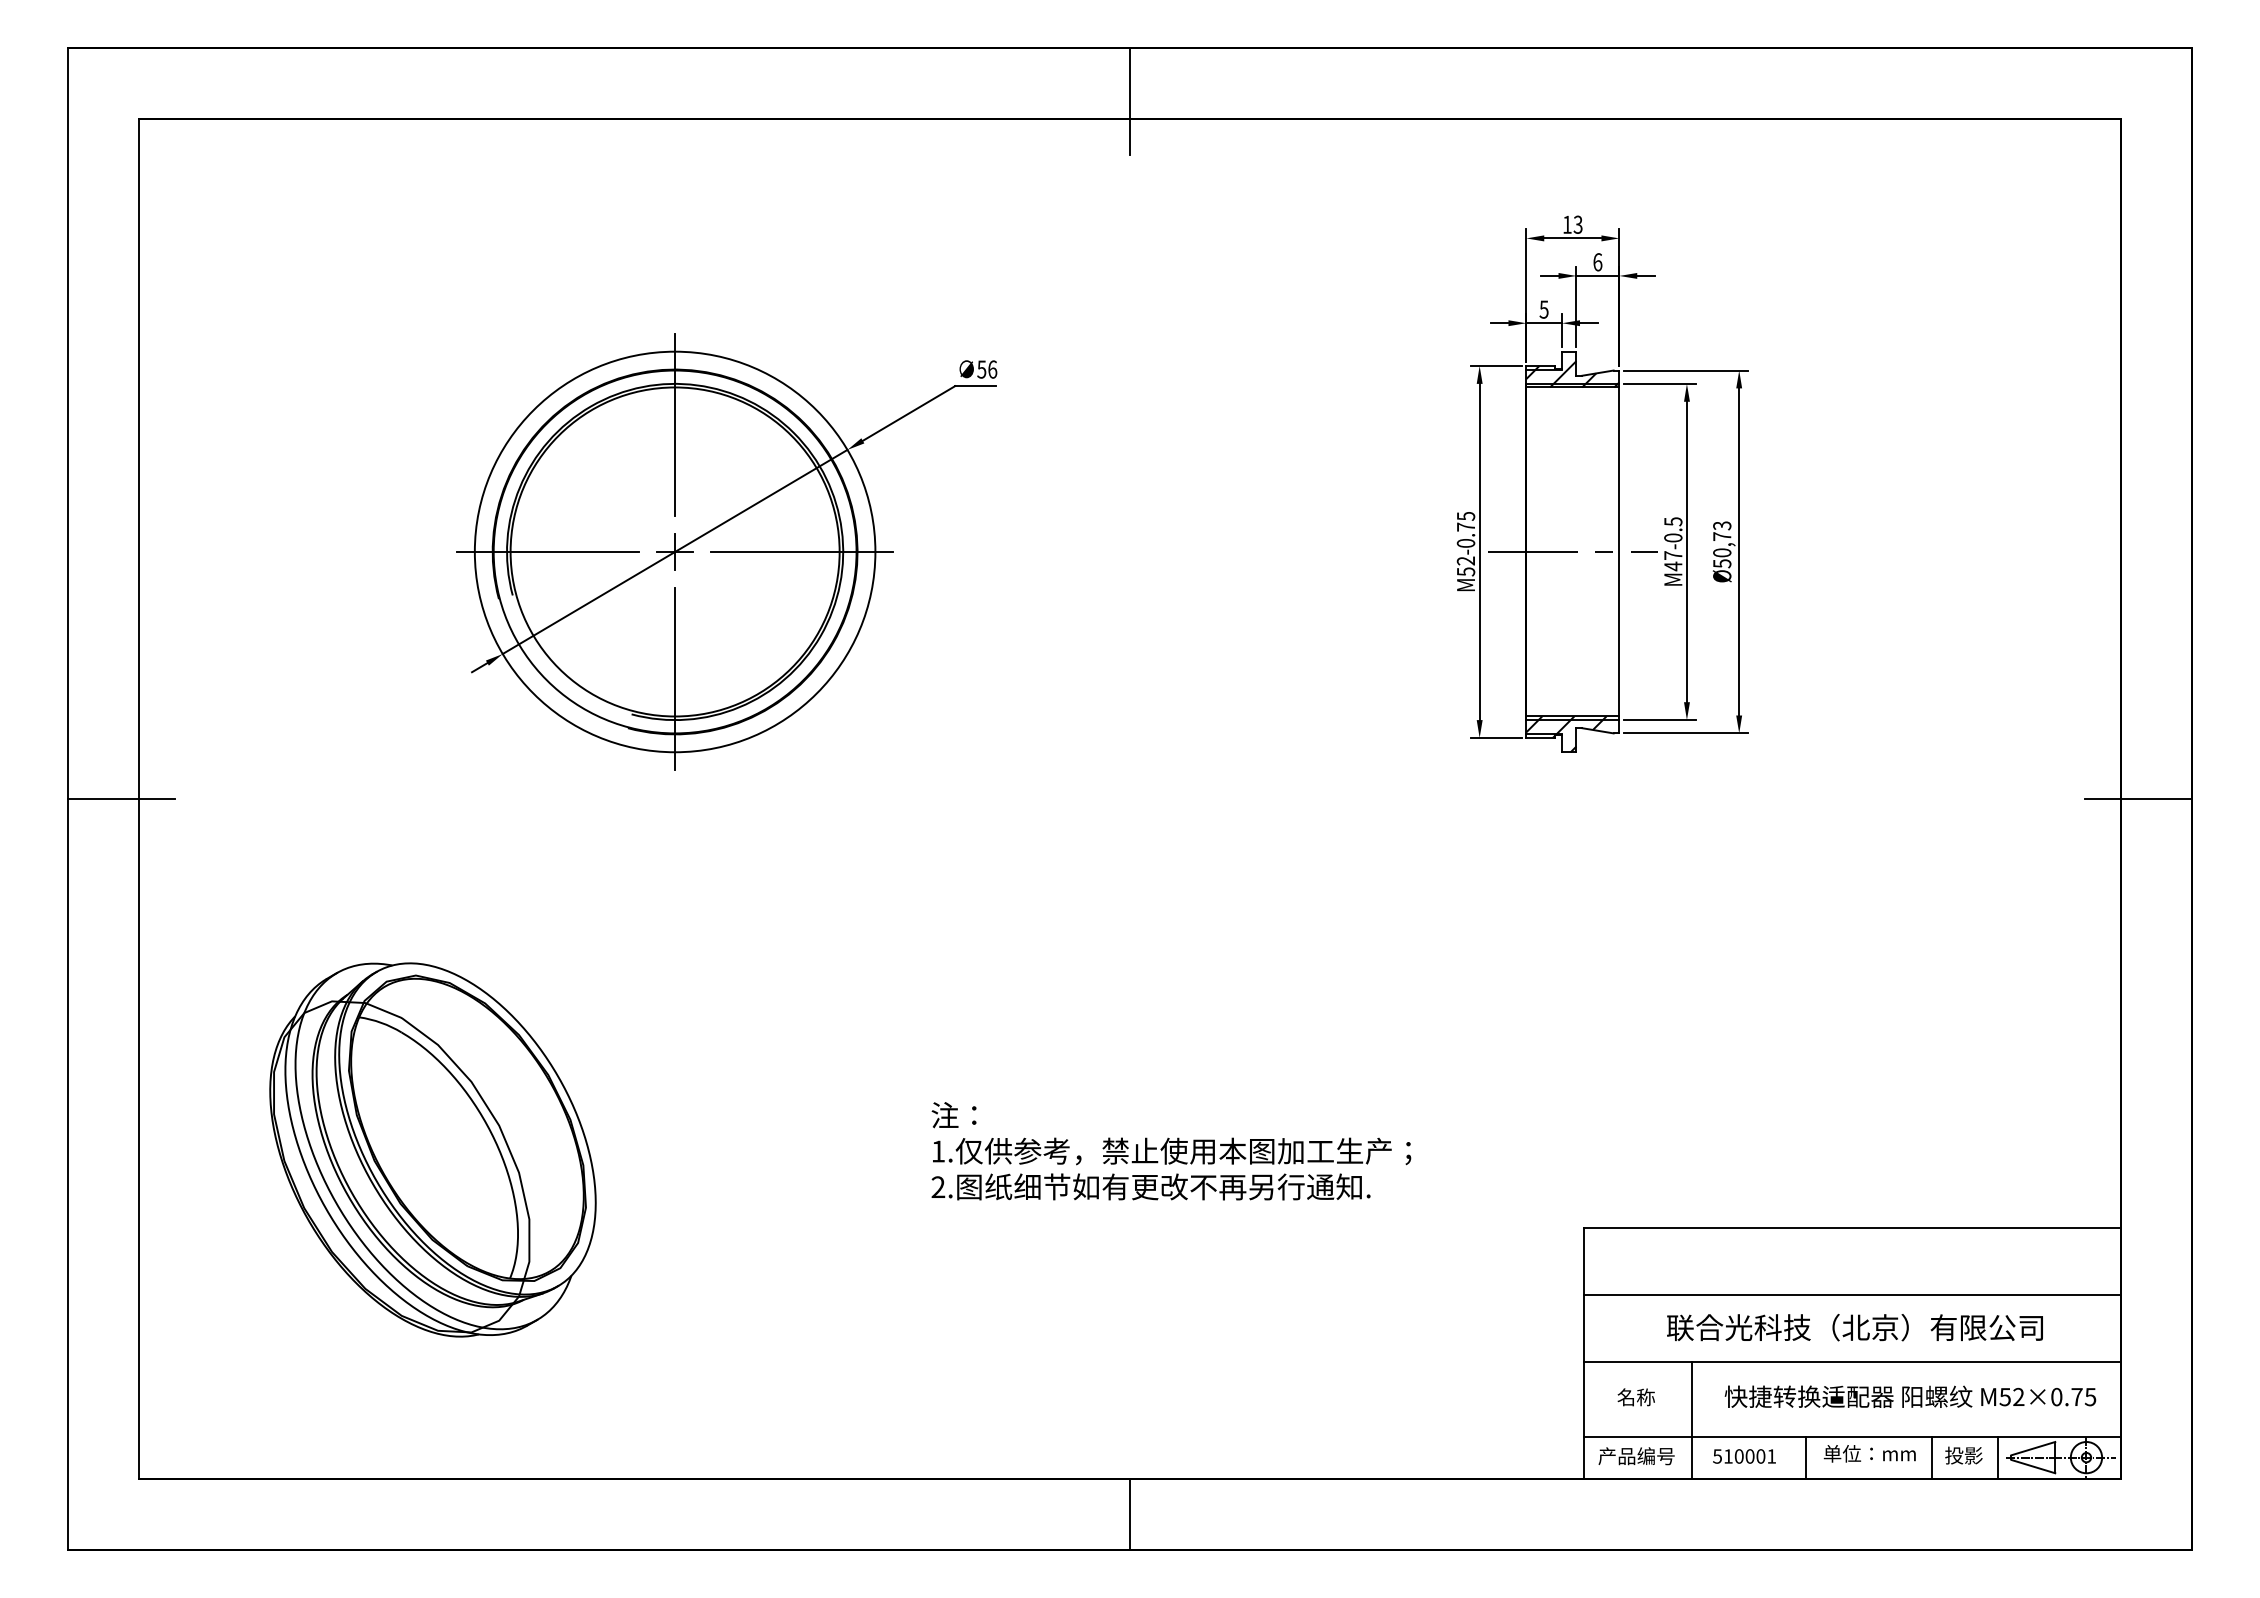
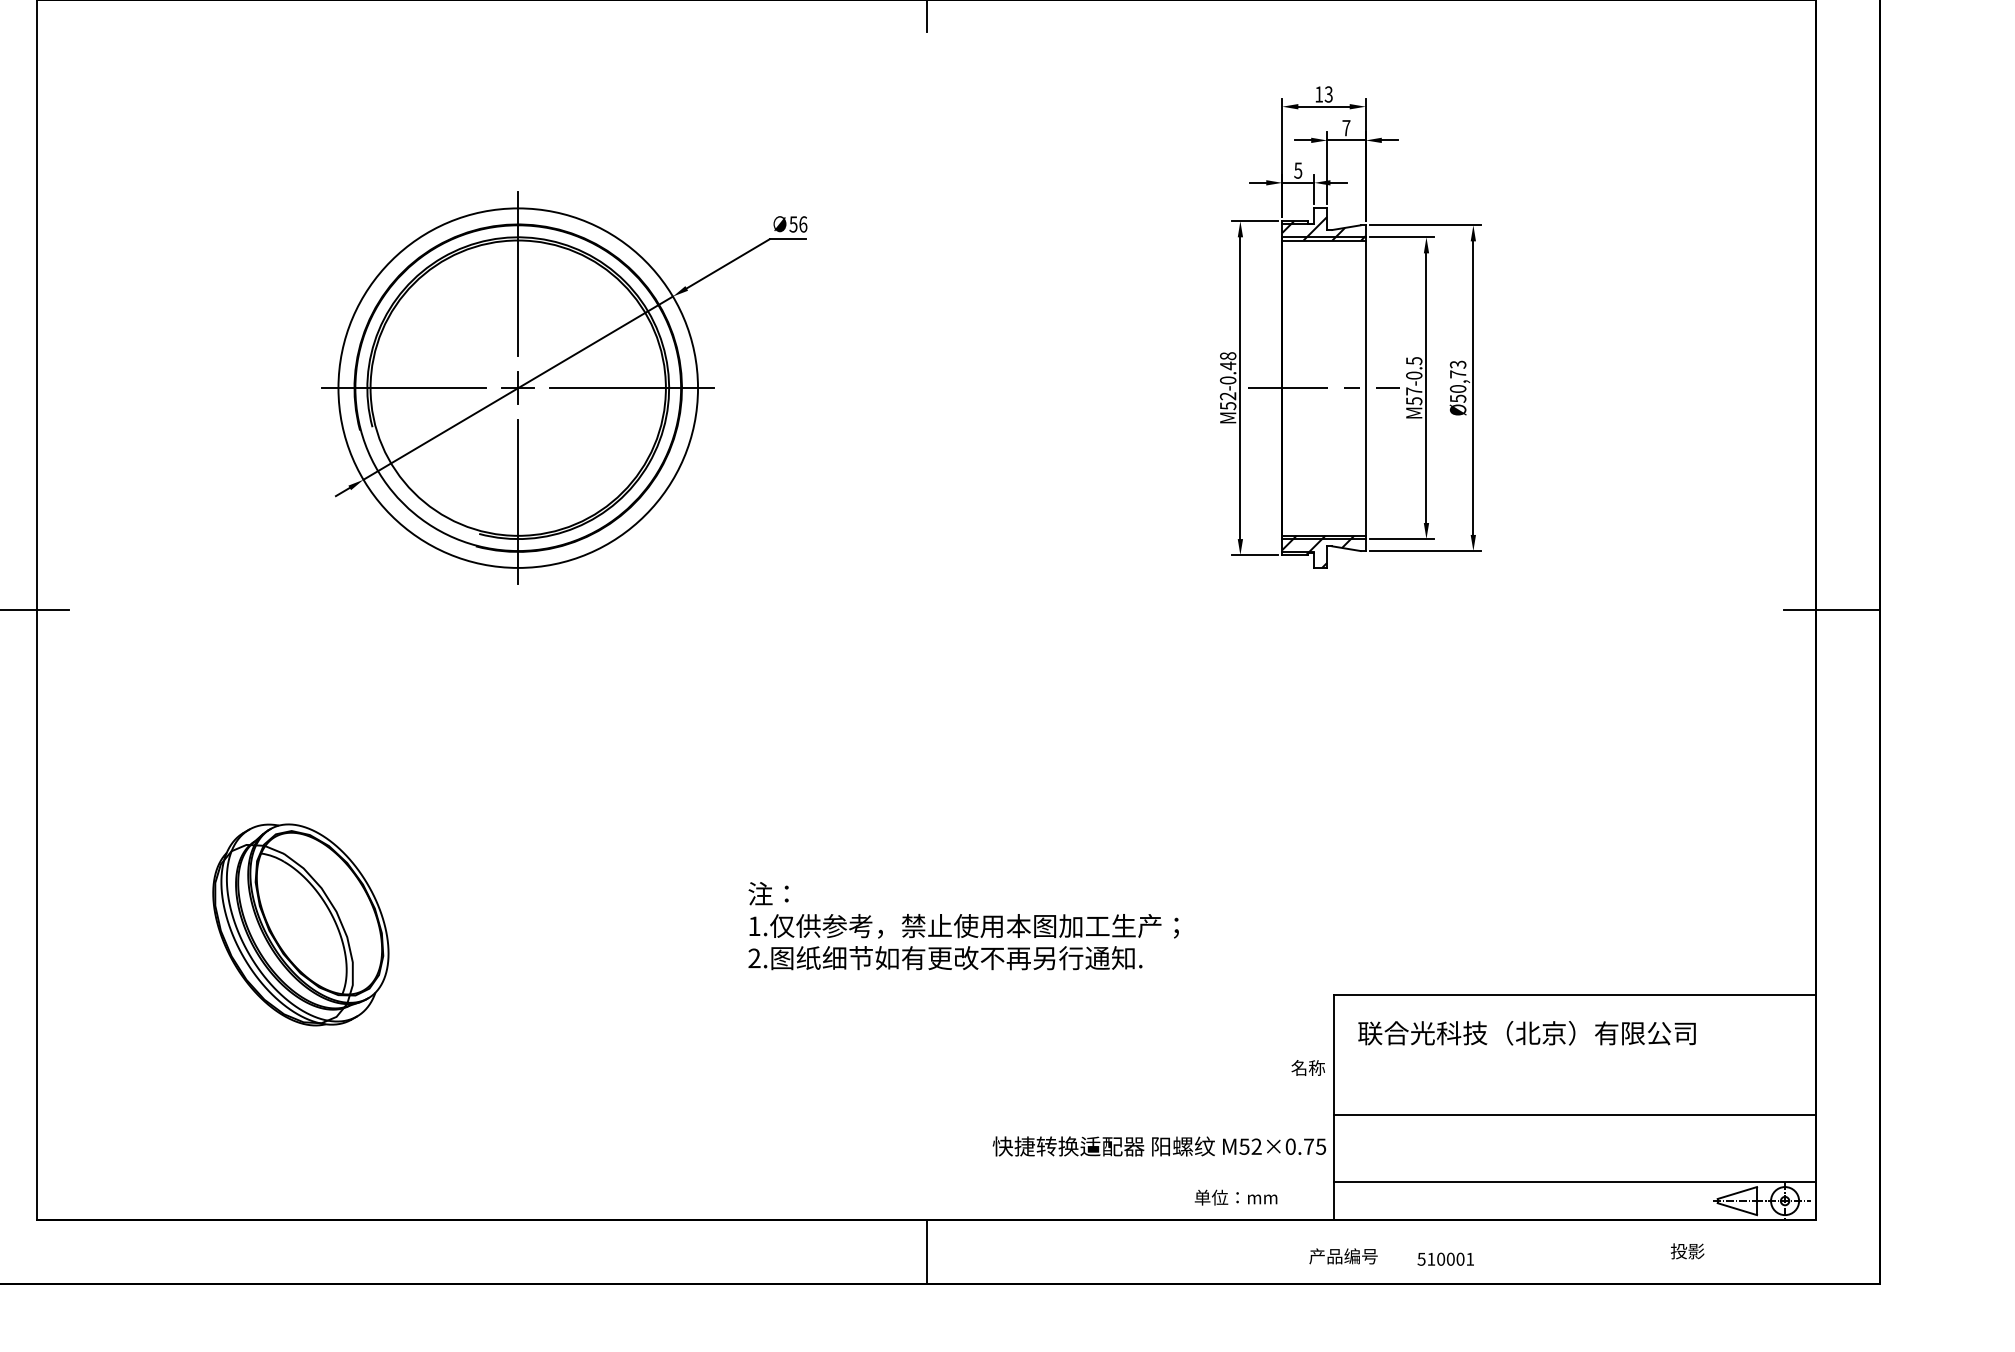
text: (1597, 262) -> (1346, 128), 6 -> 7
text: (1465, 521) -> (1227, 360), M52-0.75 -> M52-0.48
text: (1673, 566) -> (1414, 401), M47-0.5 -> M57-0.5
part: (432, 1149) -> (300, 924), size x0.6
line: (1852, 1294) -> (1575, 1054), removed
text: (1854, 1327) -> (1526, 1033), moved
text: (1910, 1396) -> (1159, 1146), moved
text: (1635, 1397) -> (1307, 1068), moved
line: (1692, 1419) -> (1431, 1166), removed
text: (1869, 1453) -> (1235, 1197), moved
text: (1963, 1455) -> (1687, 1251), moved
text: (1636, 1456) -> (1343, 1256), moved
text: (1744, 1456) -> (1445, 1259), moved
line: (1806, 1457) -> (1533, 1200), removed
line: (1932, 1457) -> (1646, 1200), removed
line: (1997, 1457) -> (1705, 1200), removed

